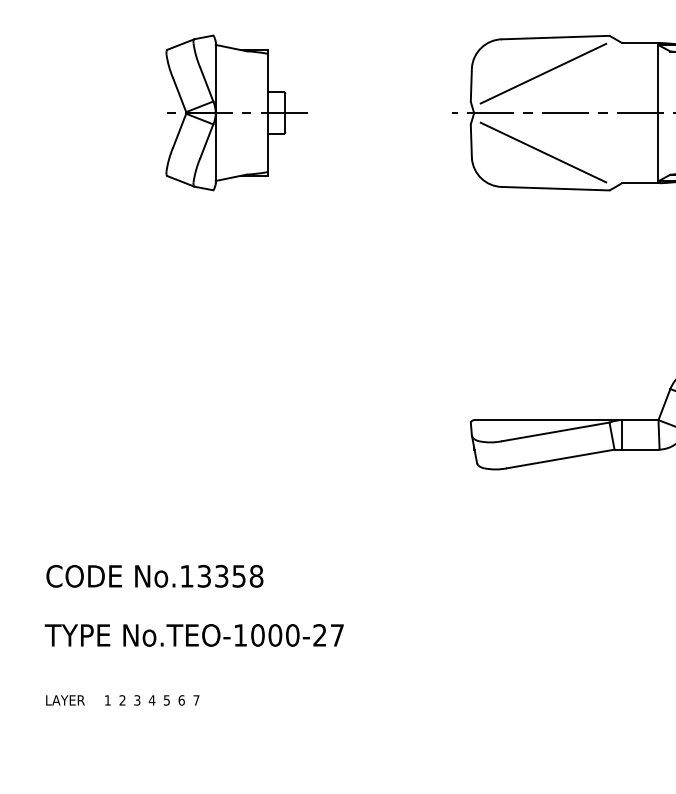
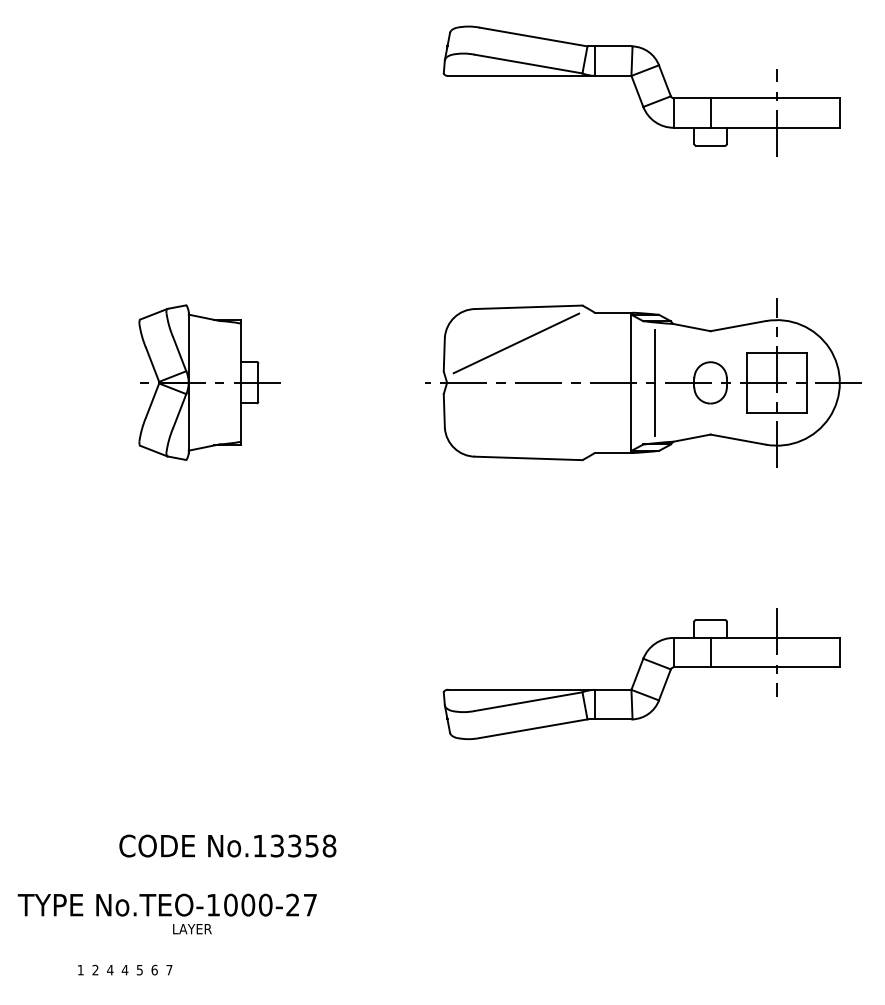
line: (543, 152) -> (516, 422), removed
text: (154, 575) -> (227, 845), moved
text: (137, 699) -> (110, 969), 3 -> 4
text: (65, 700) -> (192, 929), moved

